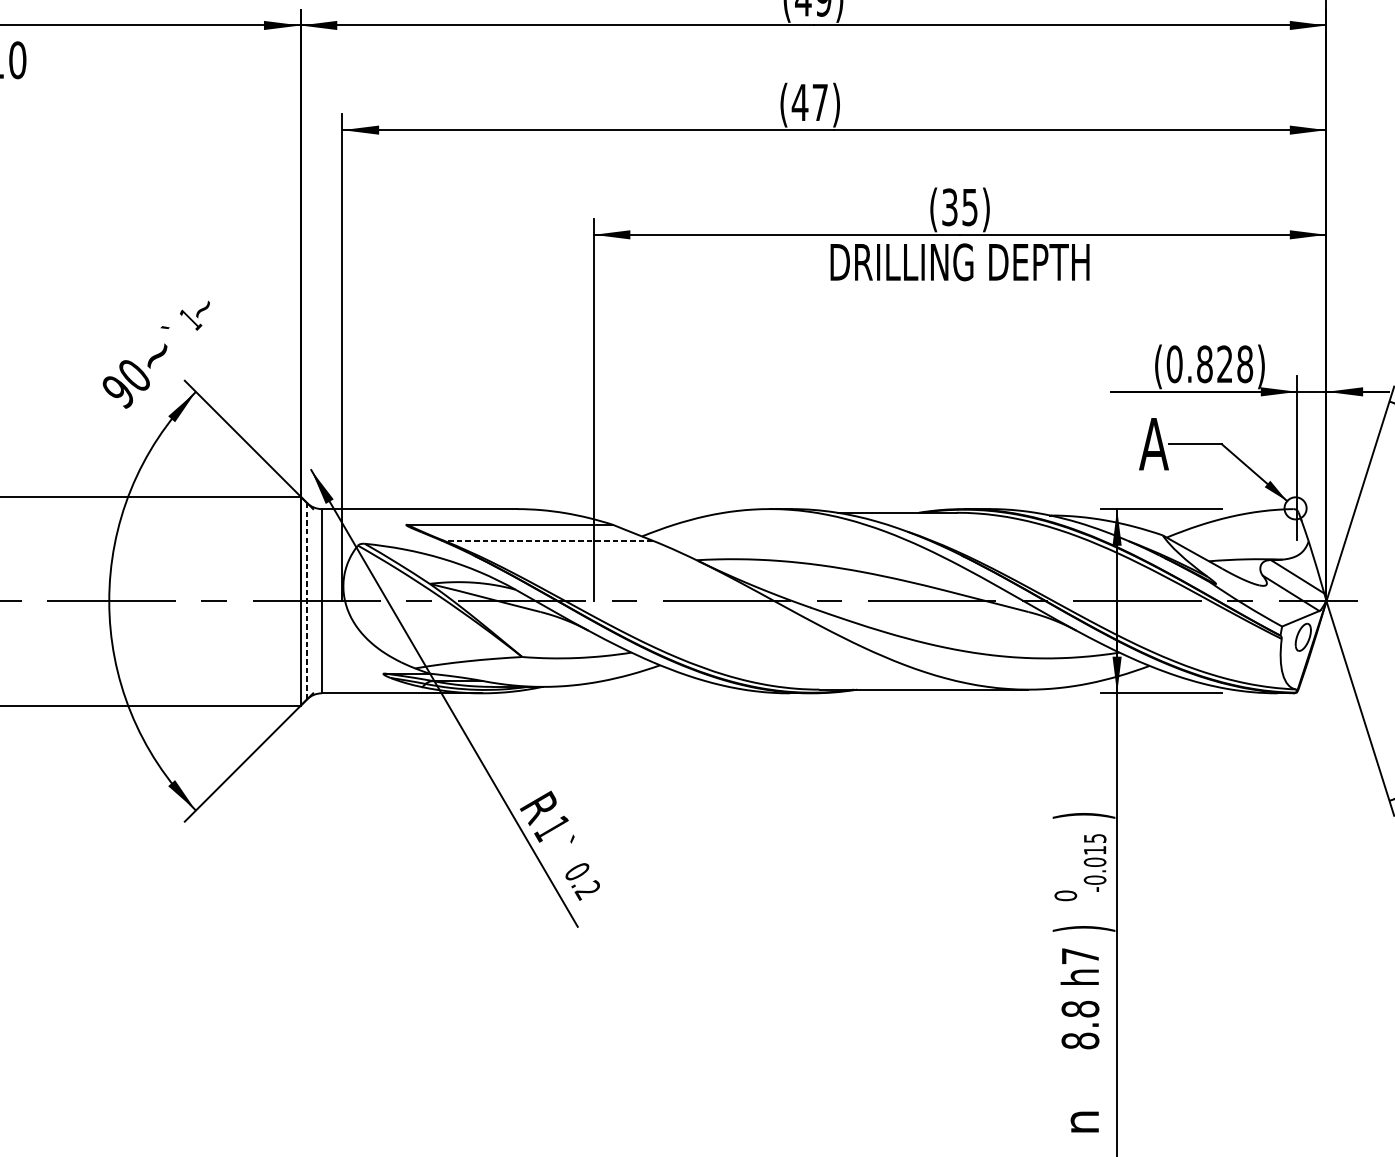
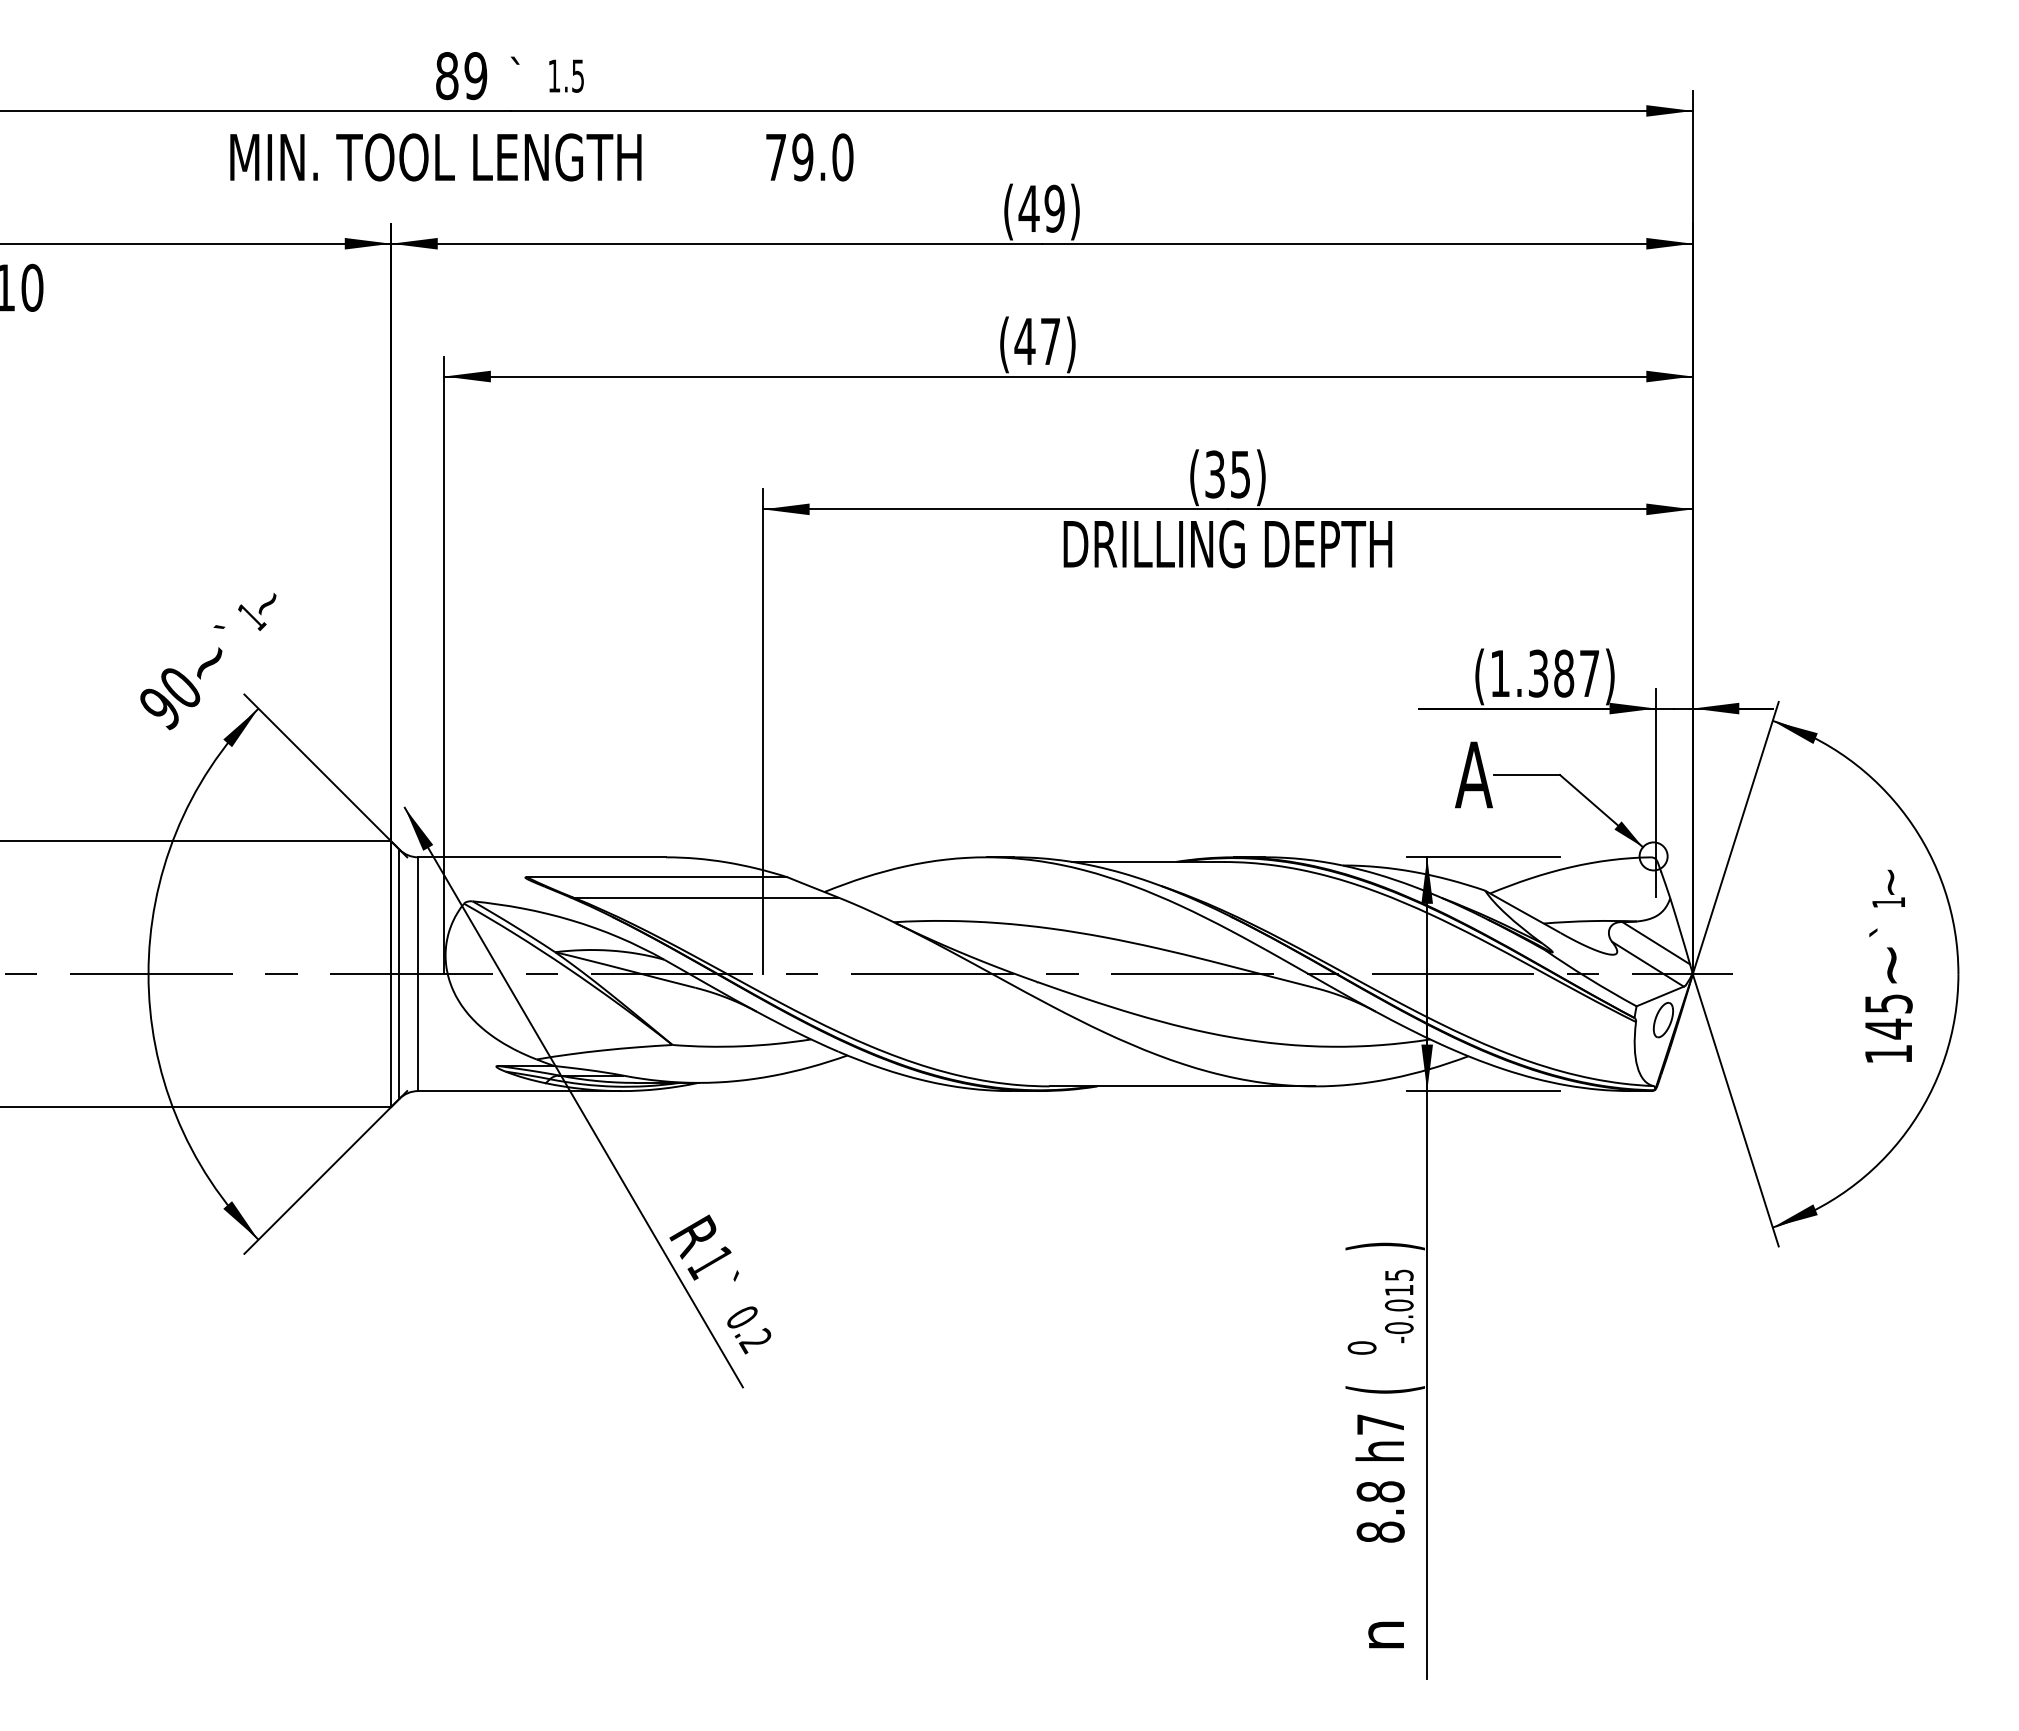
text: (1209, 364) -> (1544, 673), (0.828) -> (1.387)
line: (548, 540) -> (705, 897), dashed -> solid
line: (307, 601) -> (399, 974), dashed -> solid
text: (1083, 928) -> (1384, 1389), ) -> (

